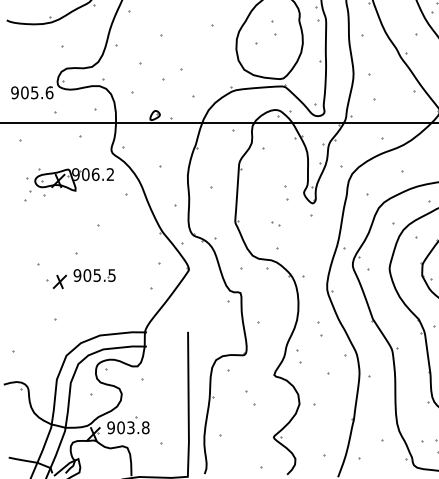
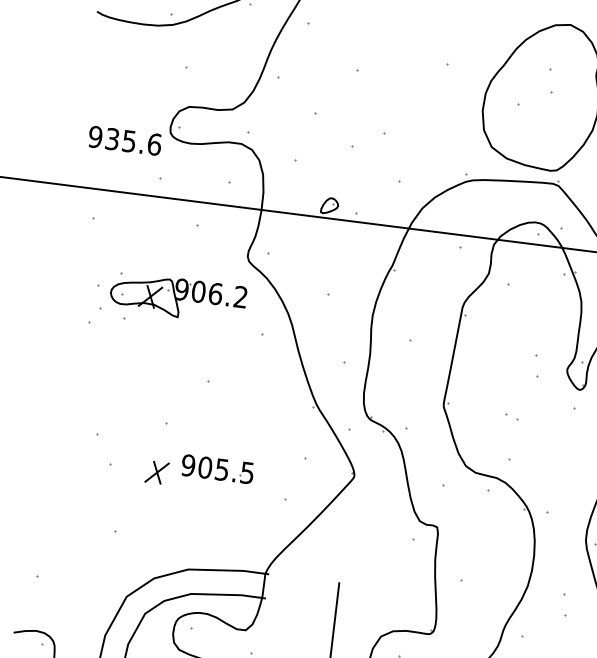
text: (24, 92) -> (111, 138), 905.6 -> 935.6
part: (83, 279) -> (197, 473), moved

